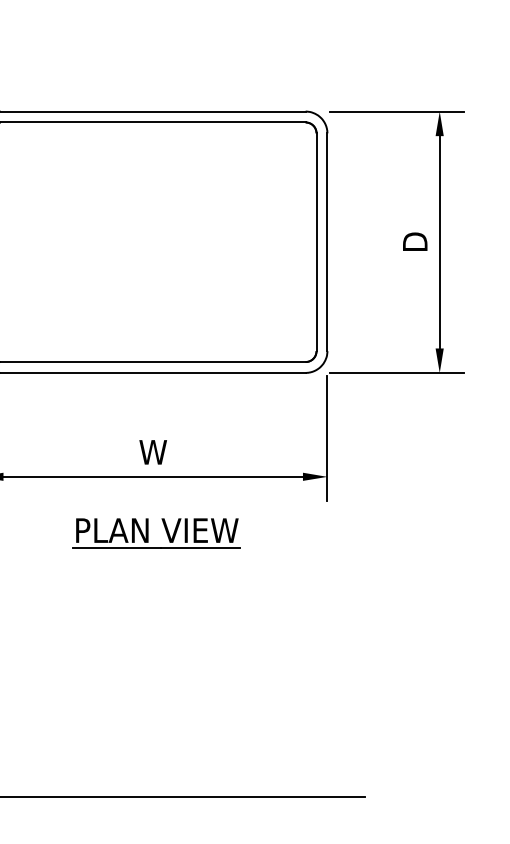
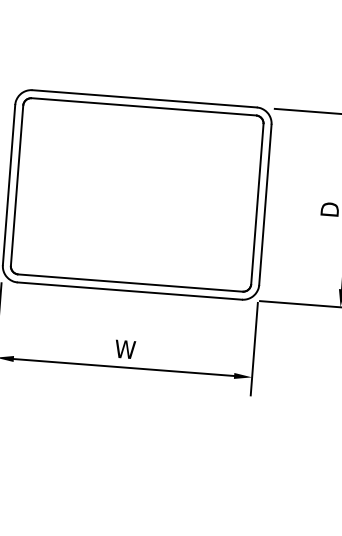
part: (148, 533) -> (117, 408), removed

